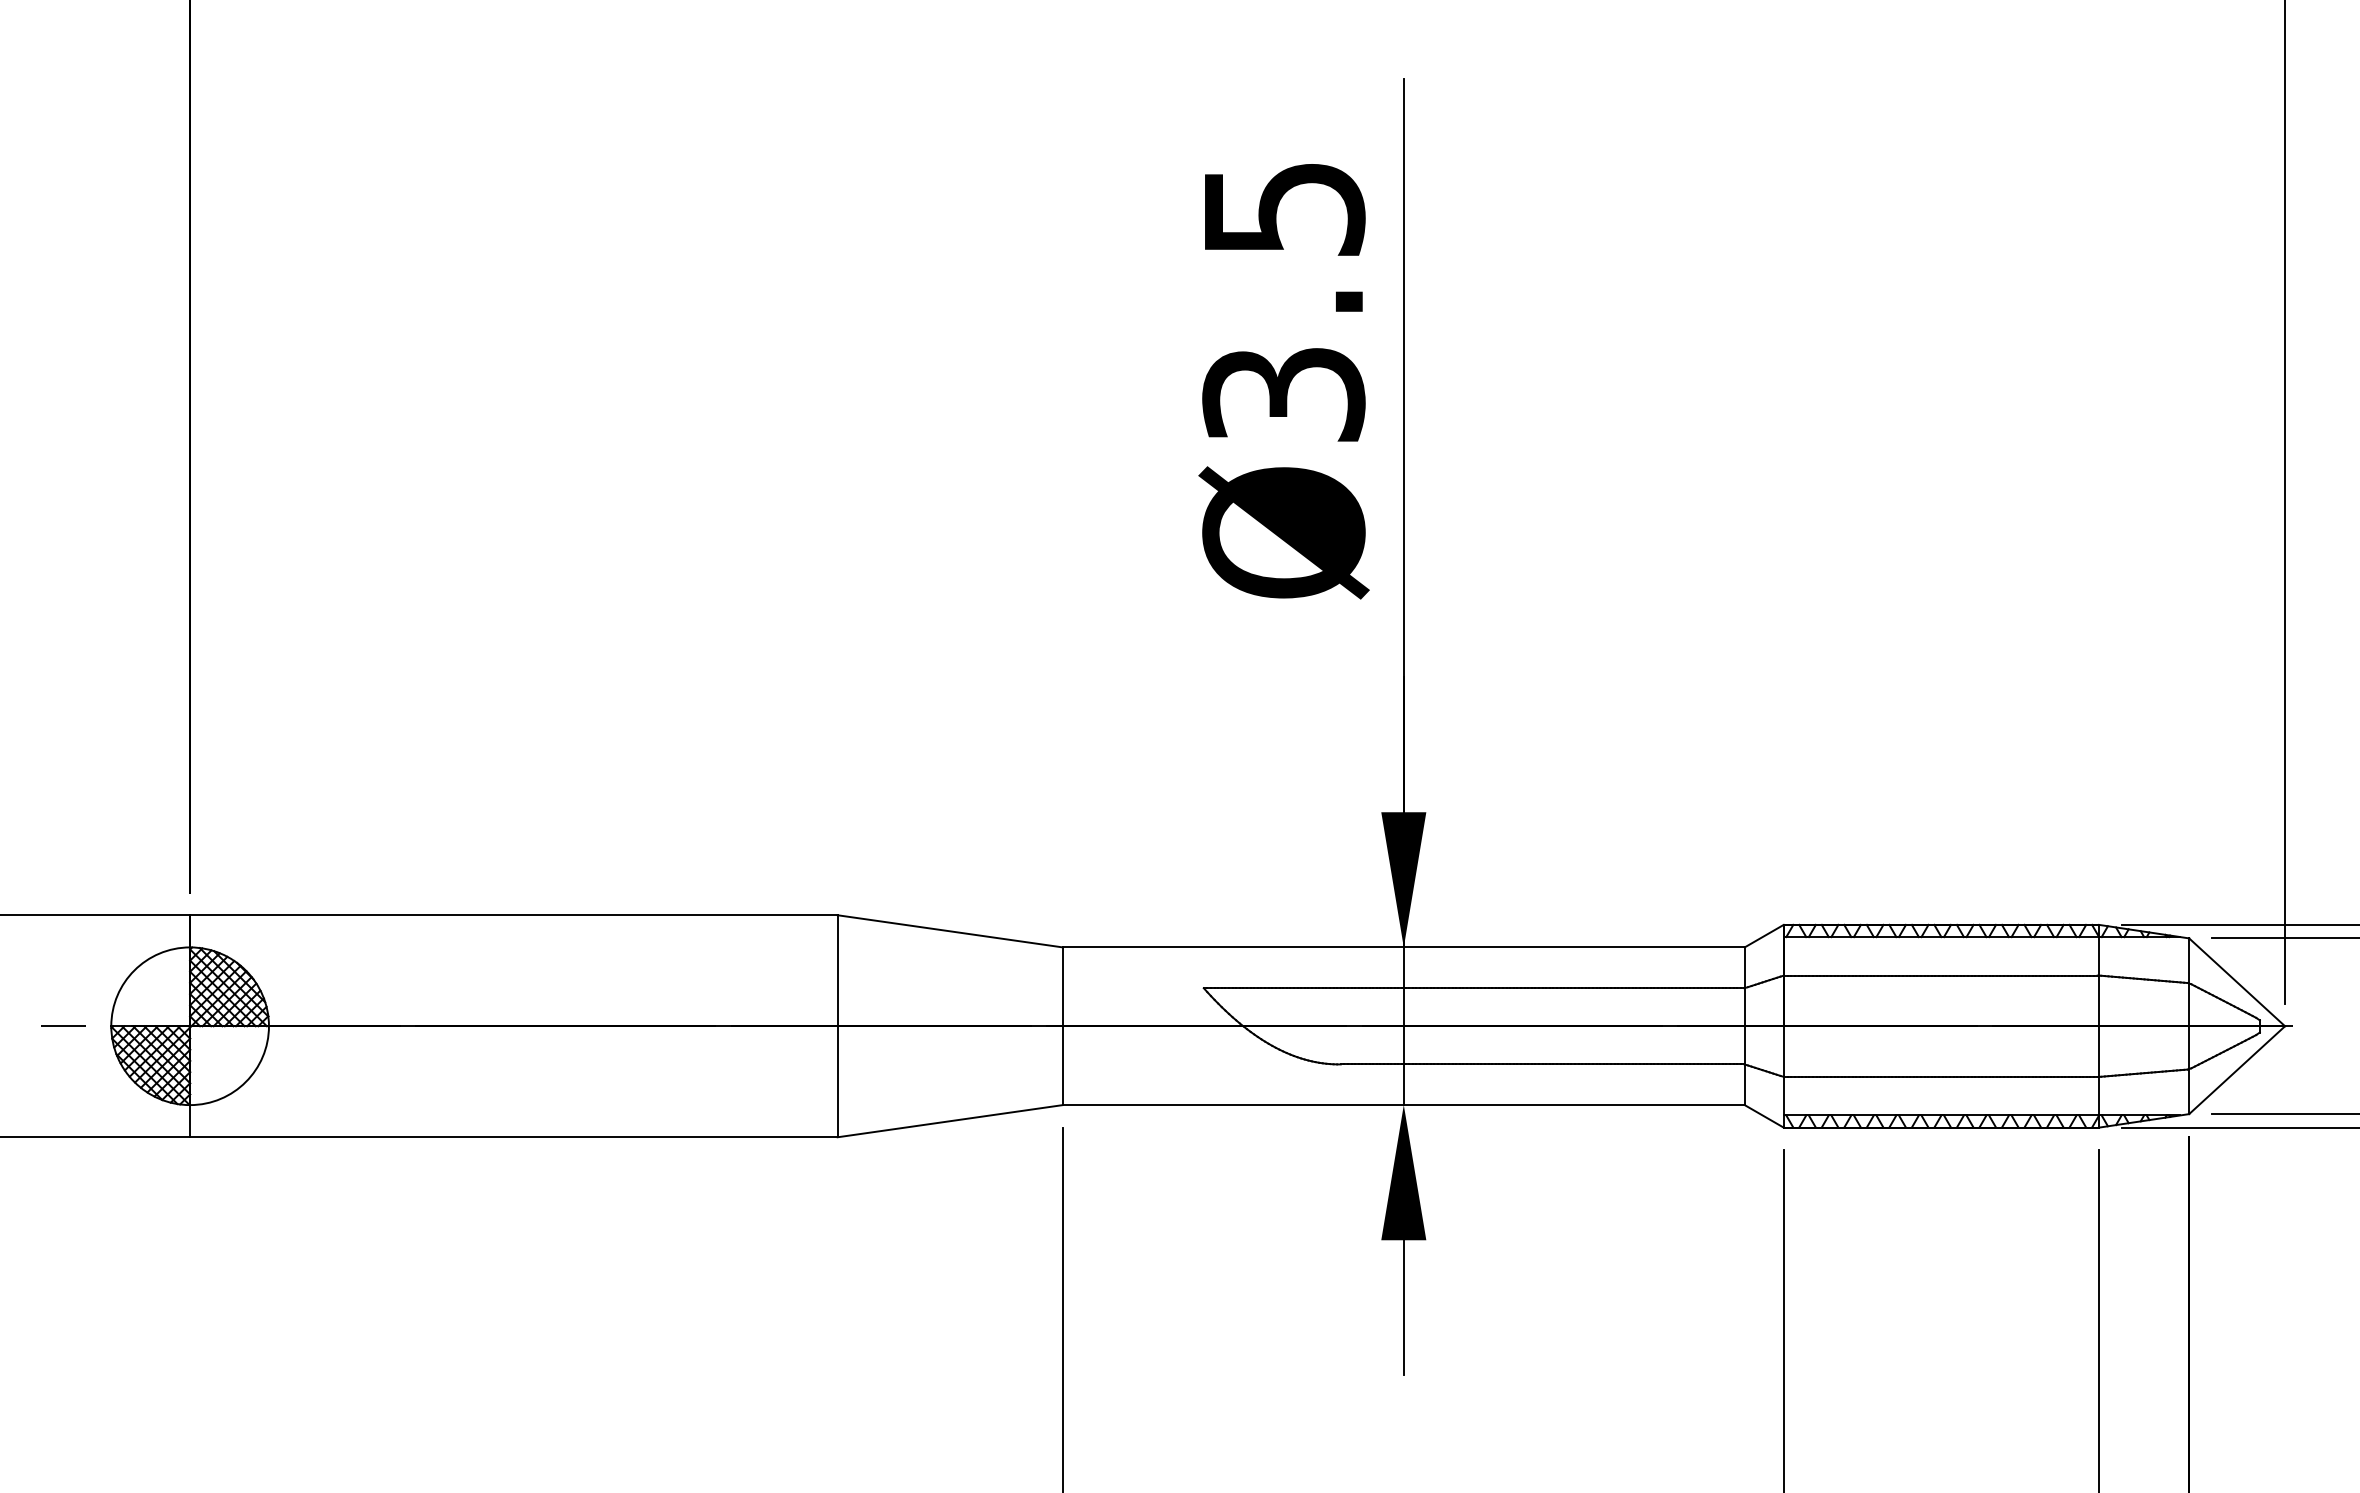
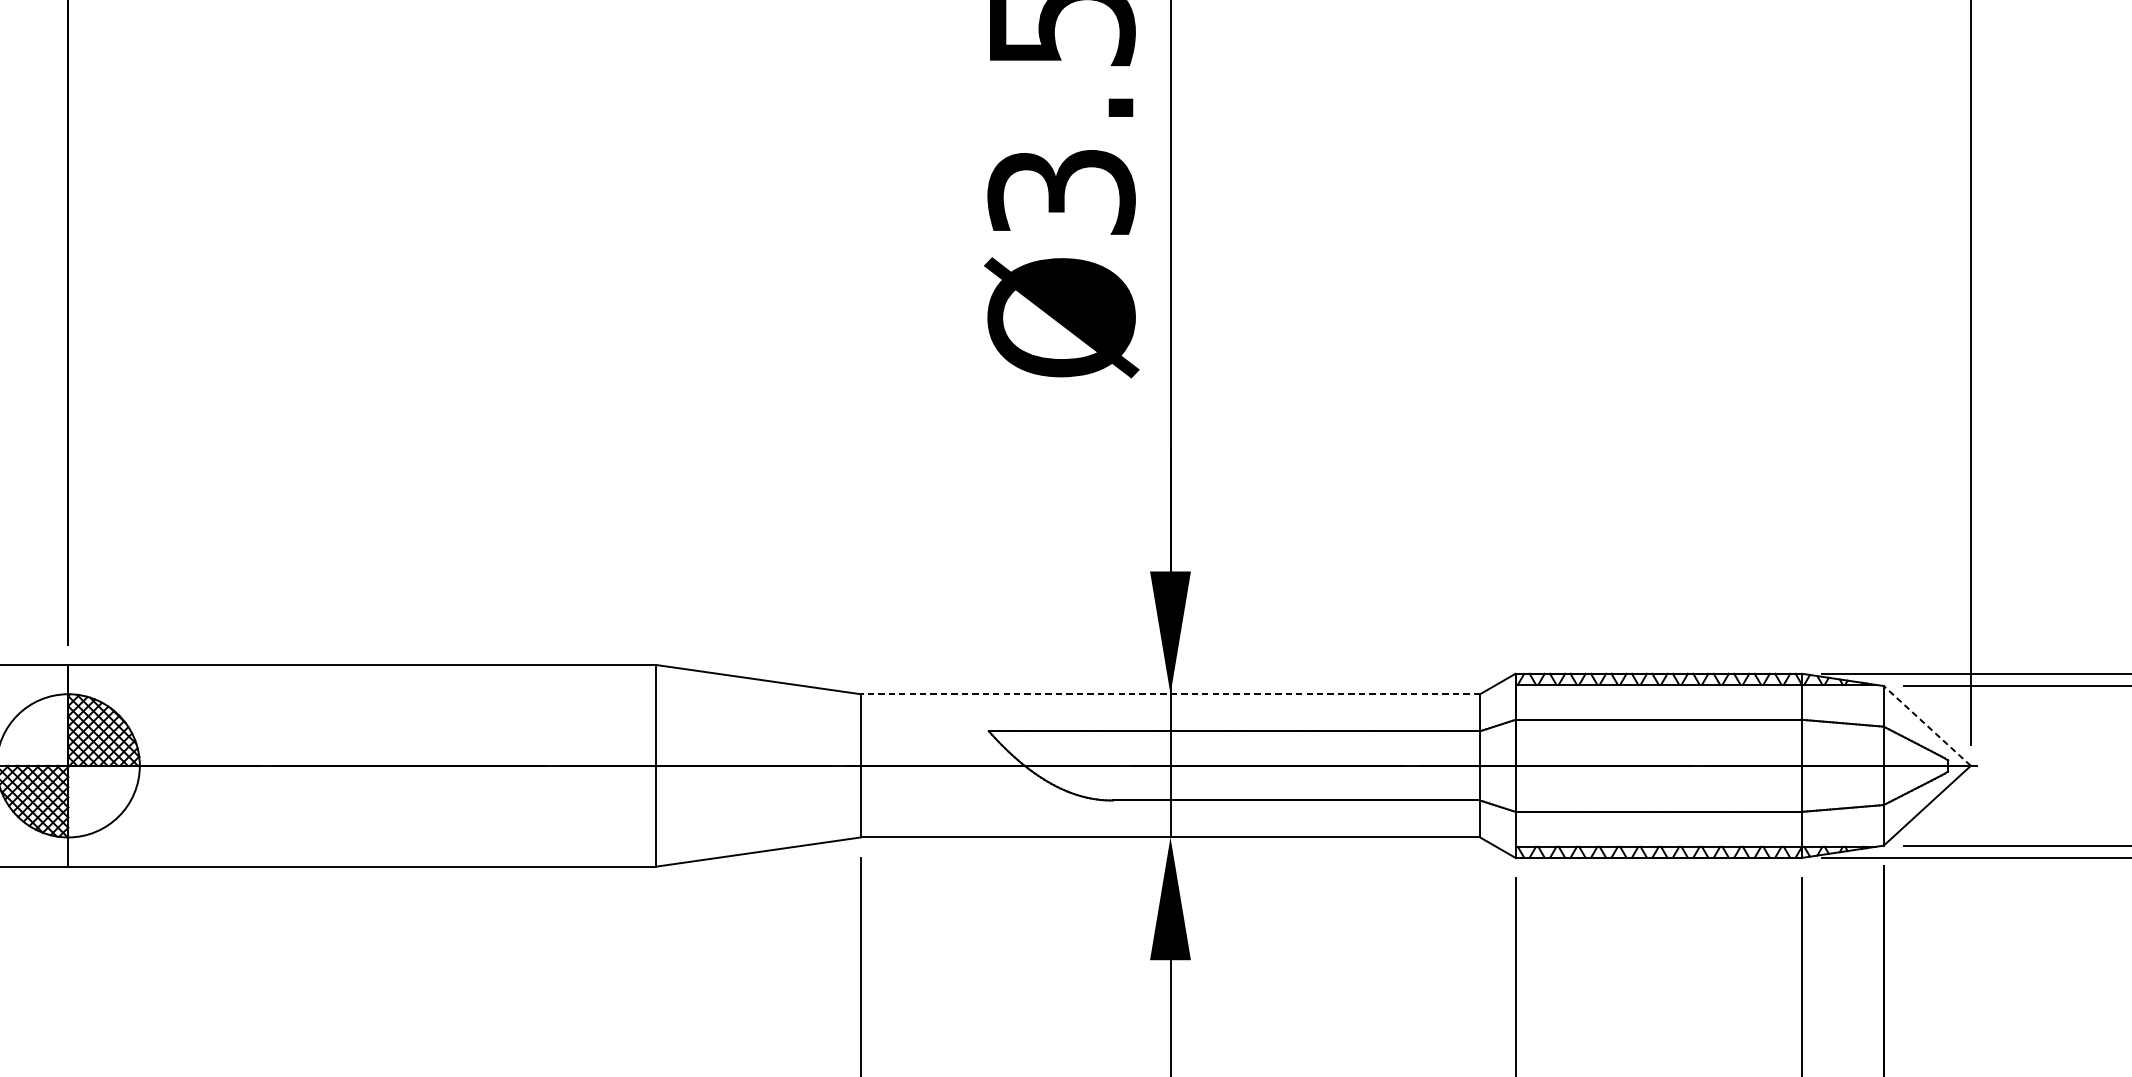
line: (1403, 947) -> (1170, 694), solid -> dashed
line: (2236, 982) -> (1926, 726), solid -> dashed

